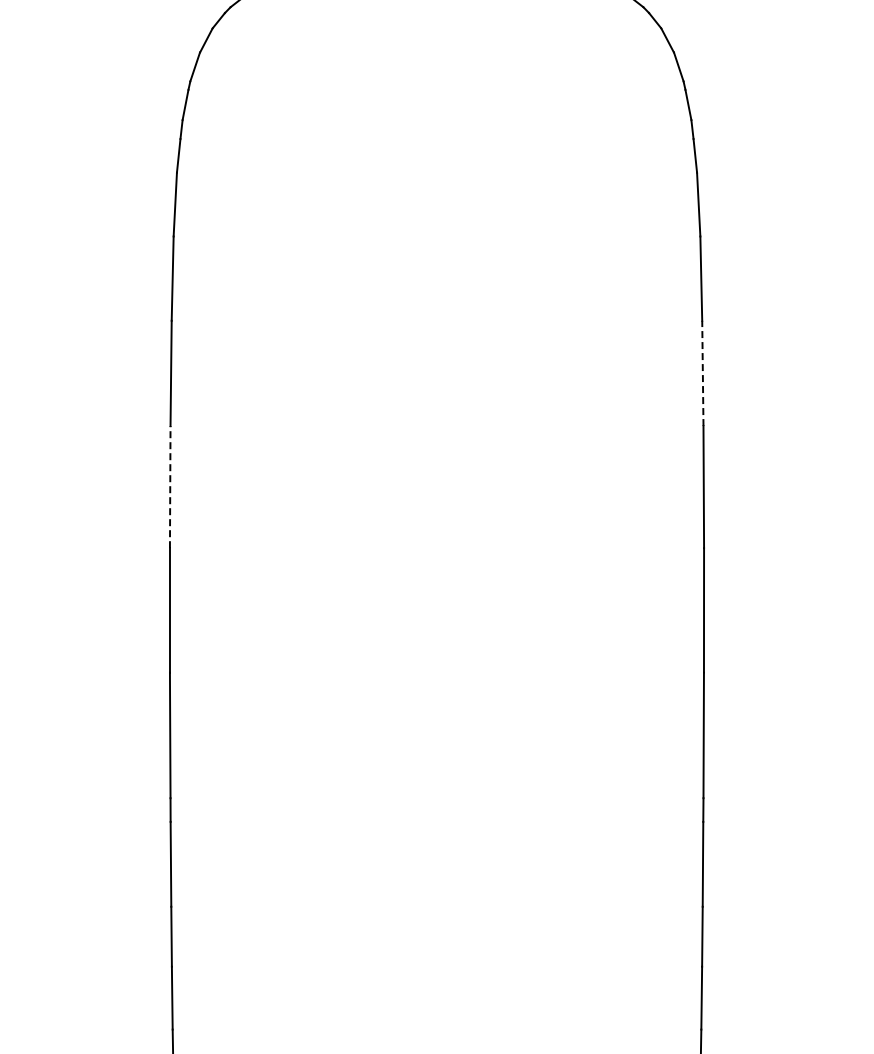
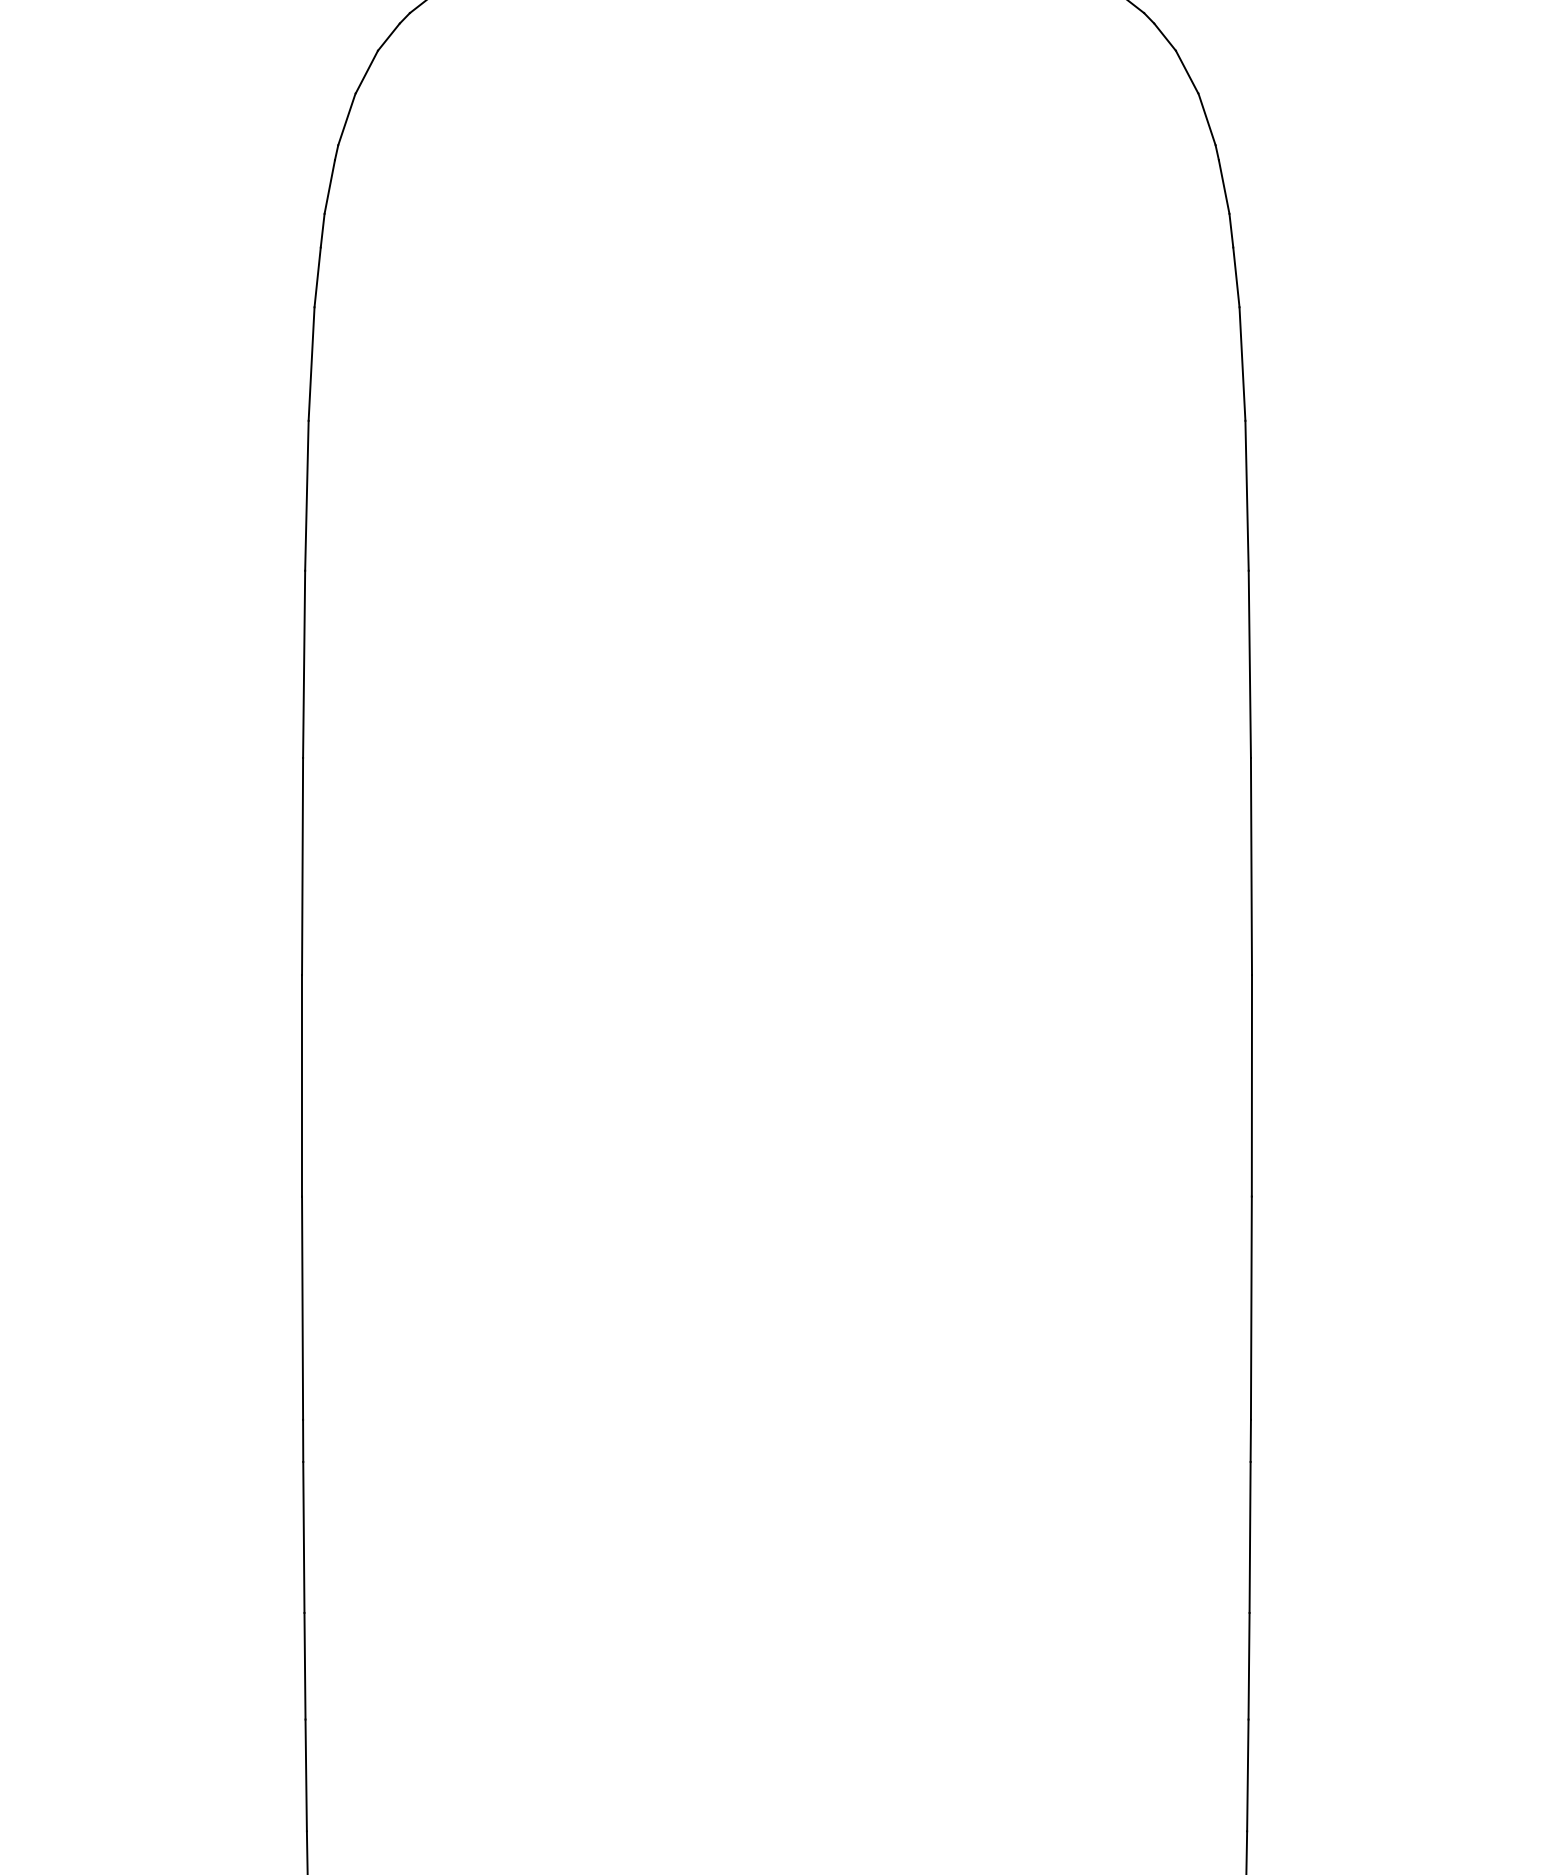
line: (702, 373) -> (1249, 664), dashed -> solid
line: (170, 486) -> (303, 865), dashed -> solid

